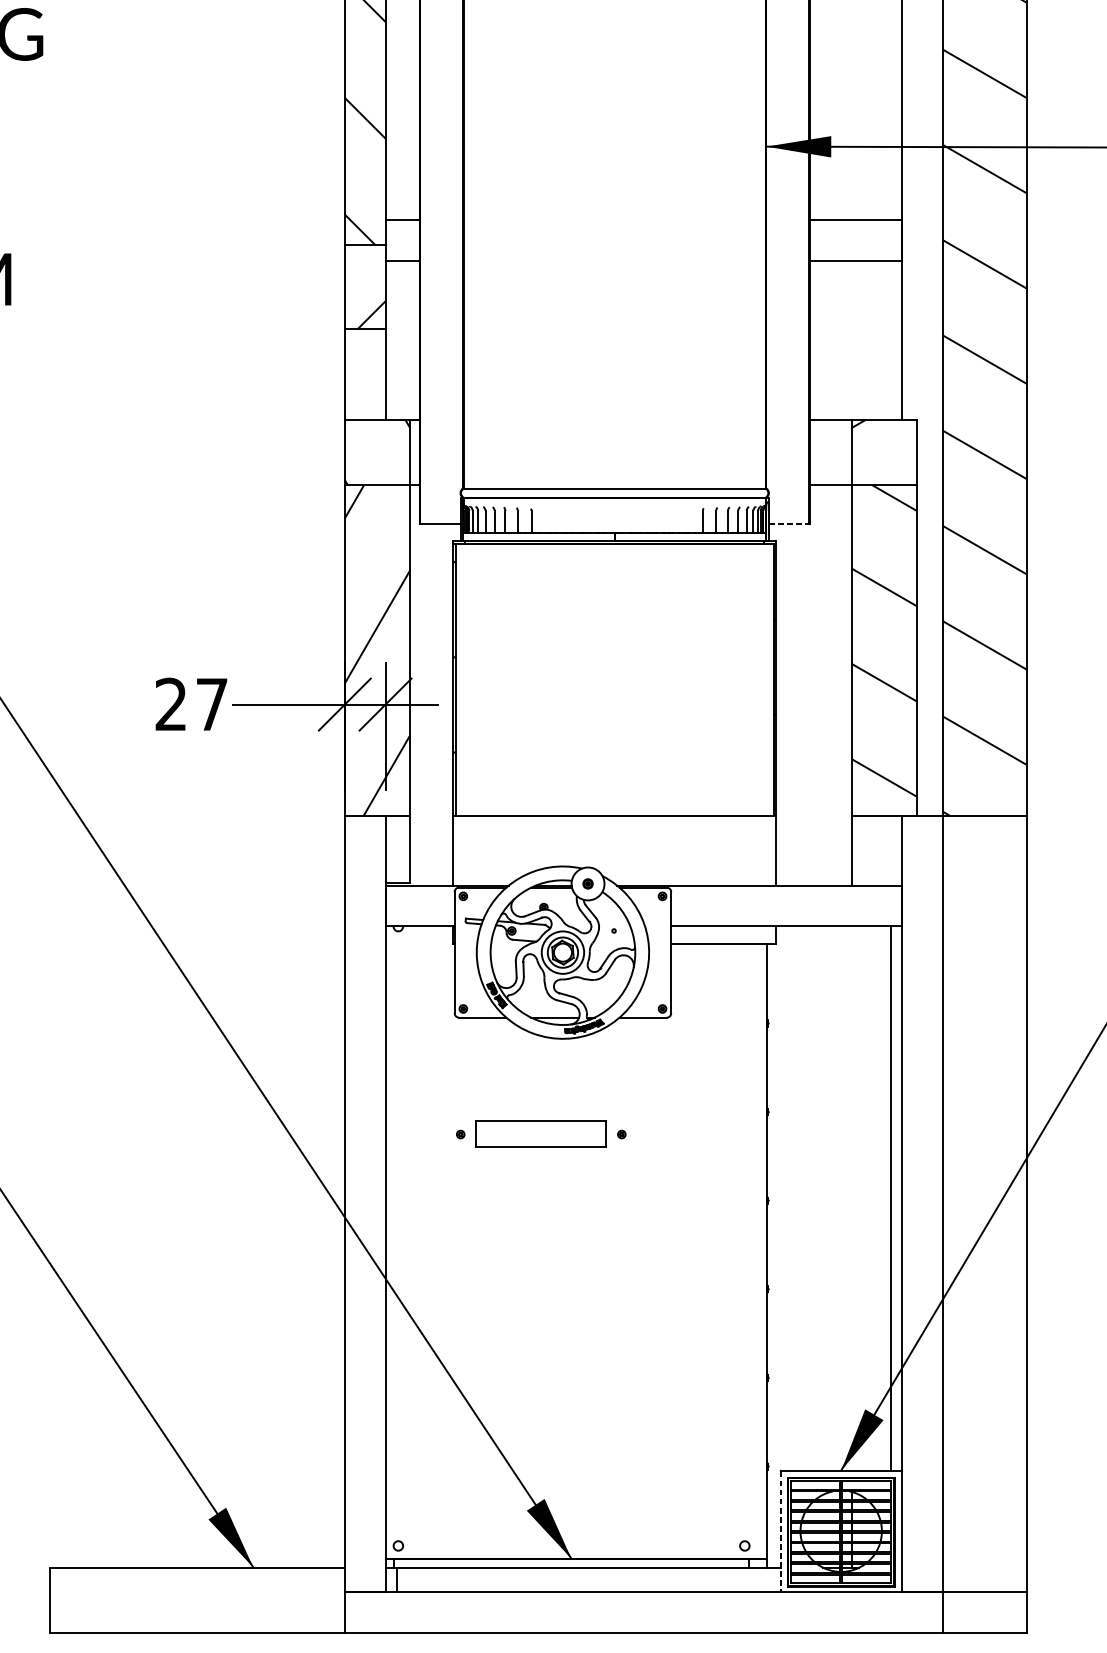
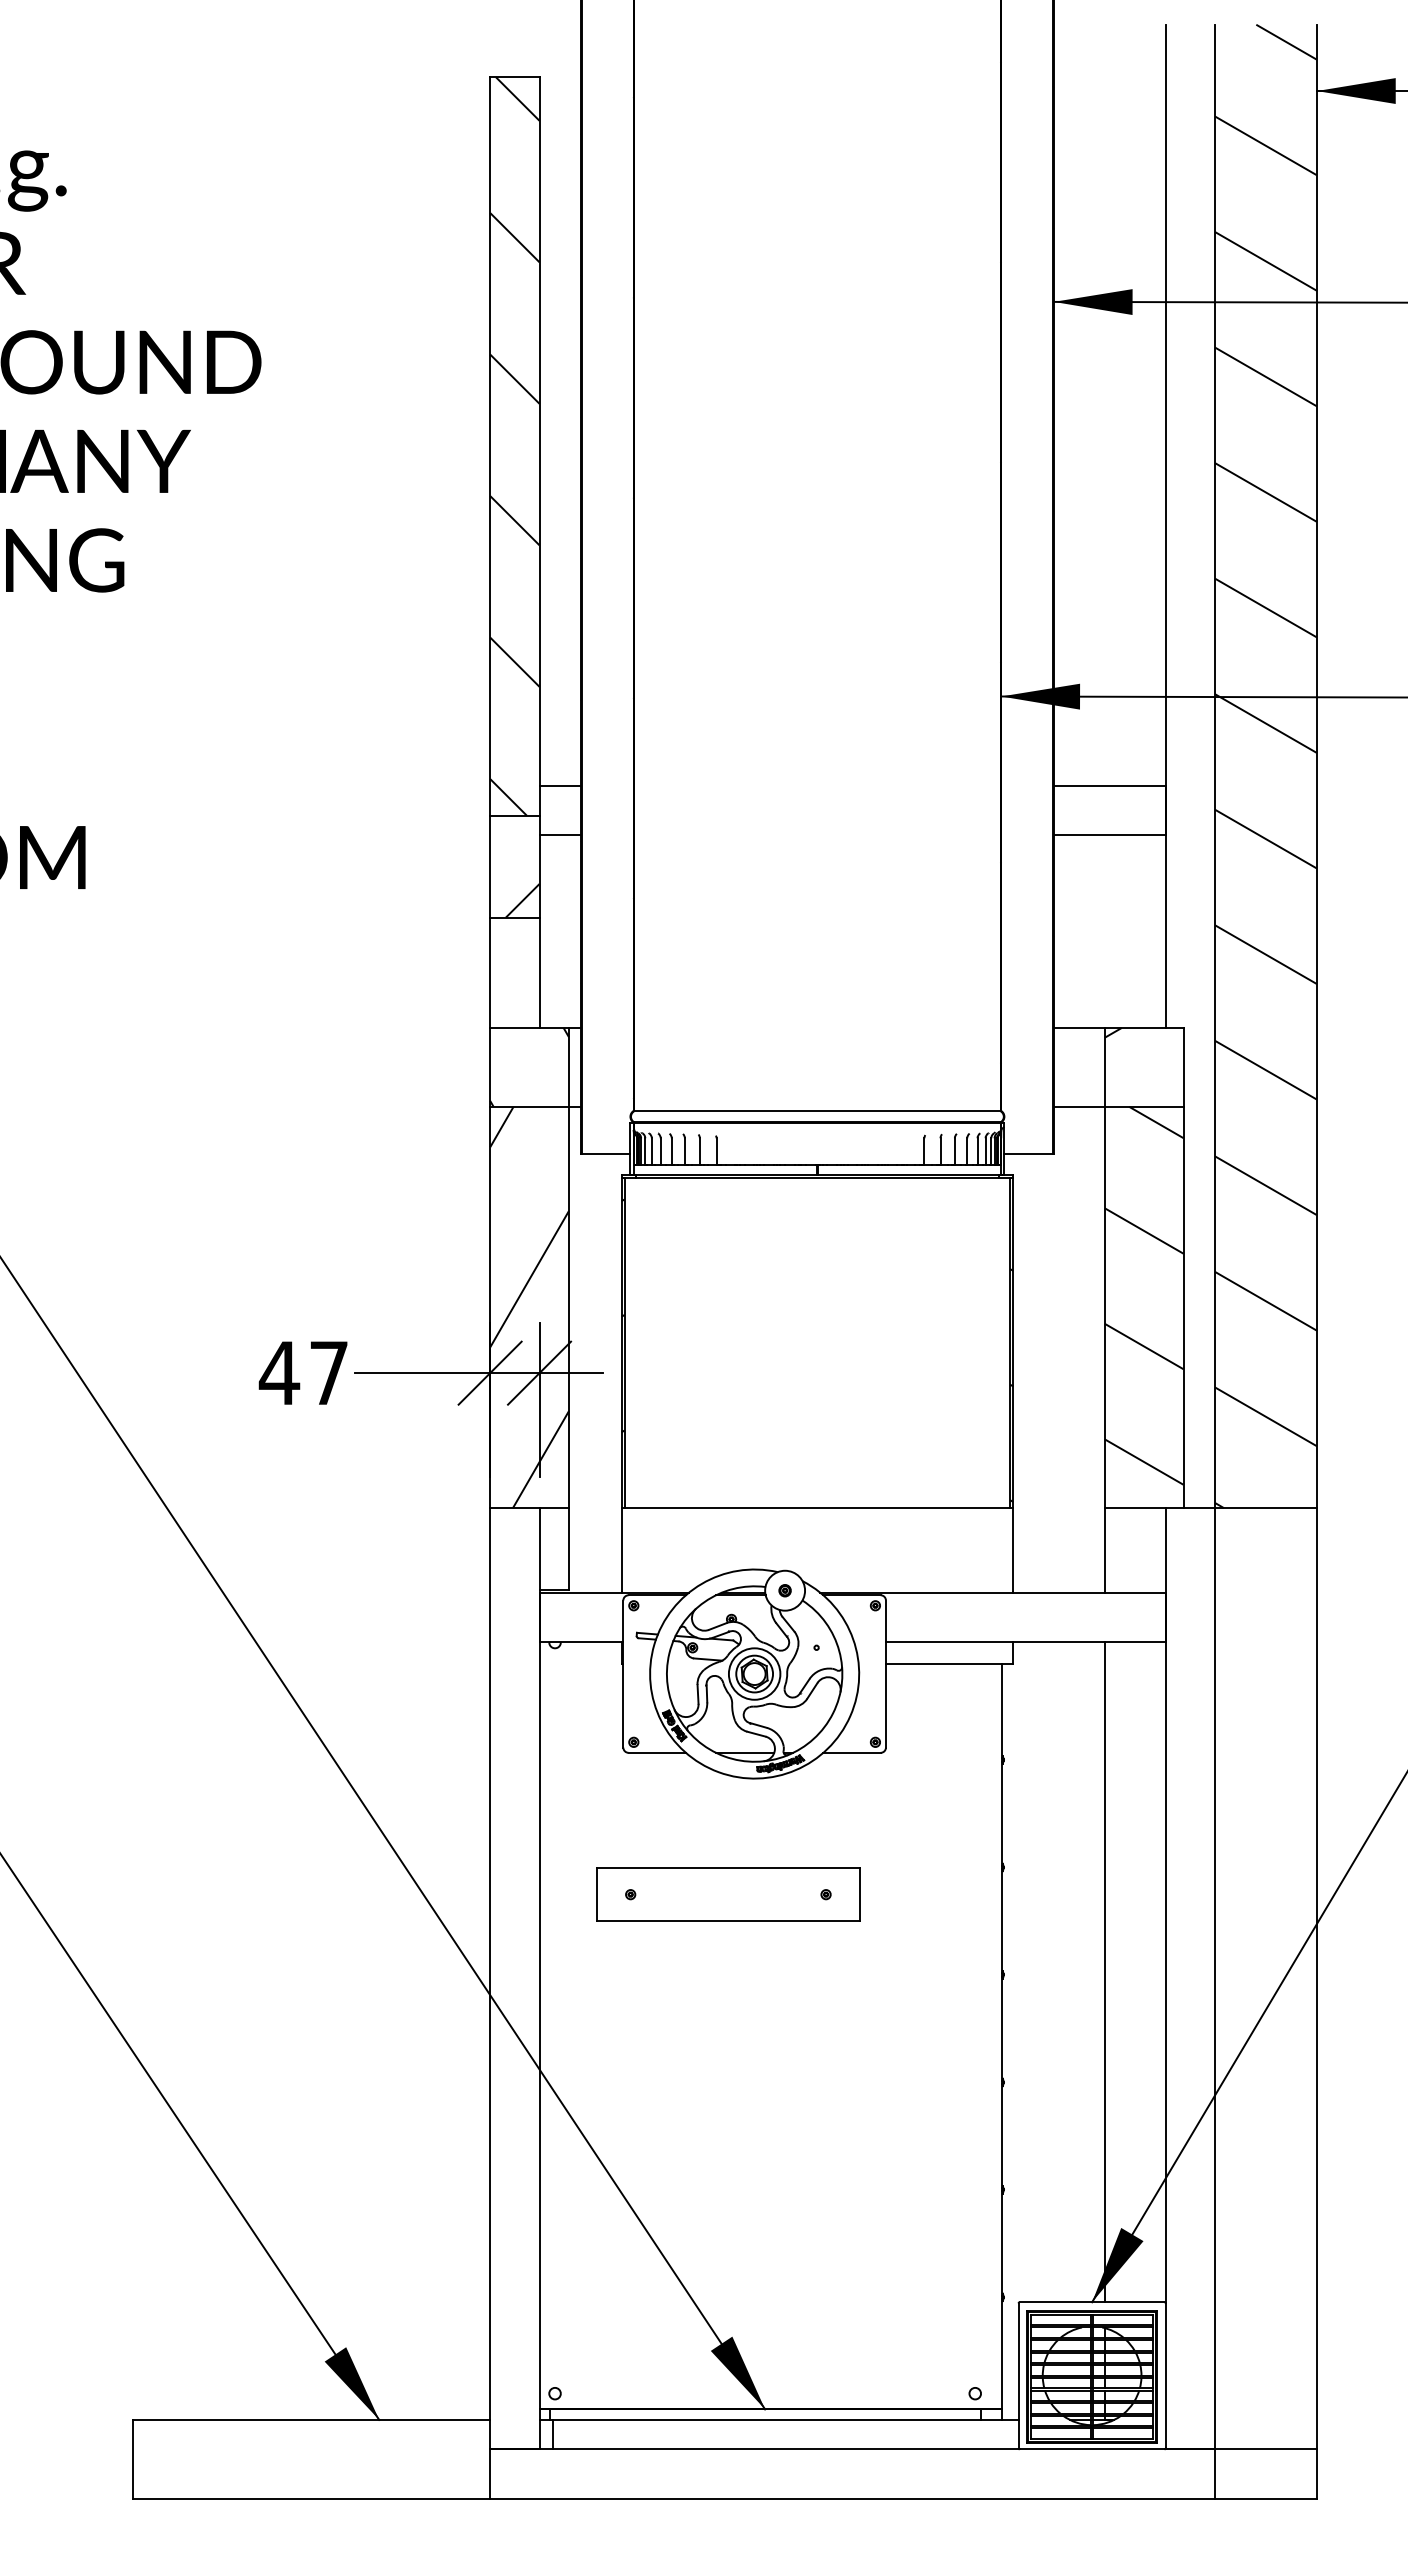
line: (789, 524) -> (1029, 1154), dashed -> solid
text: (171, 704) -> (279, 1372), 27 -> 47
part: (541, 1134) -> (728, 1894), size x1.67
line: (890, 1198) -> (1104, 1972), moved
line: (780, 1531) -> (1018, 2376), dashed -> solid

